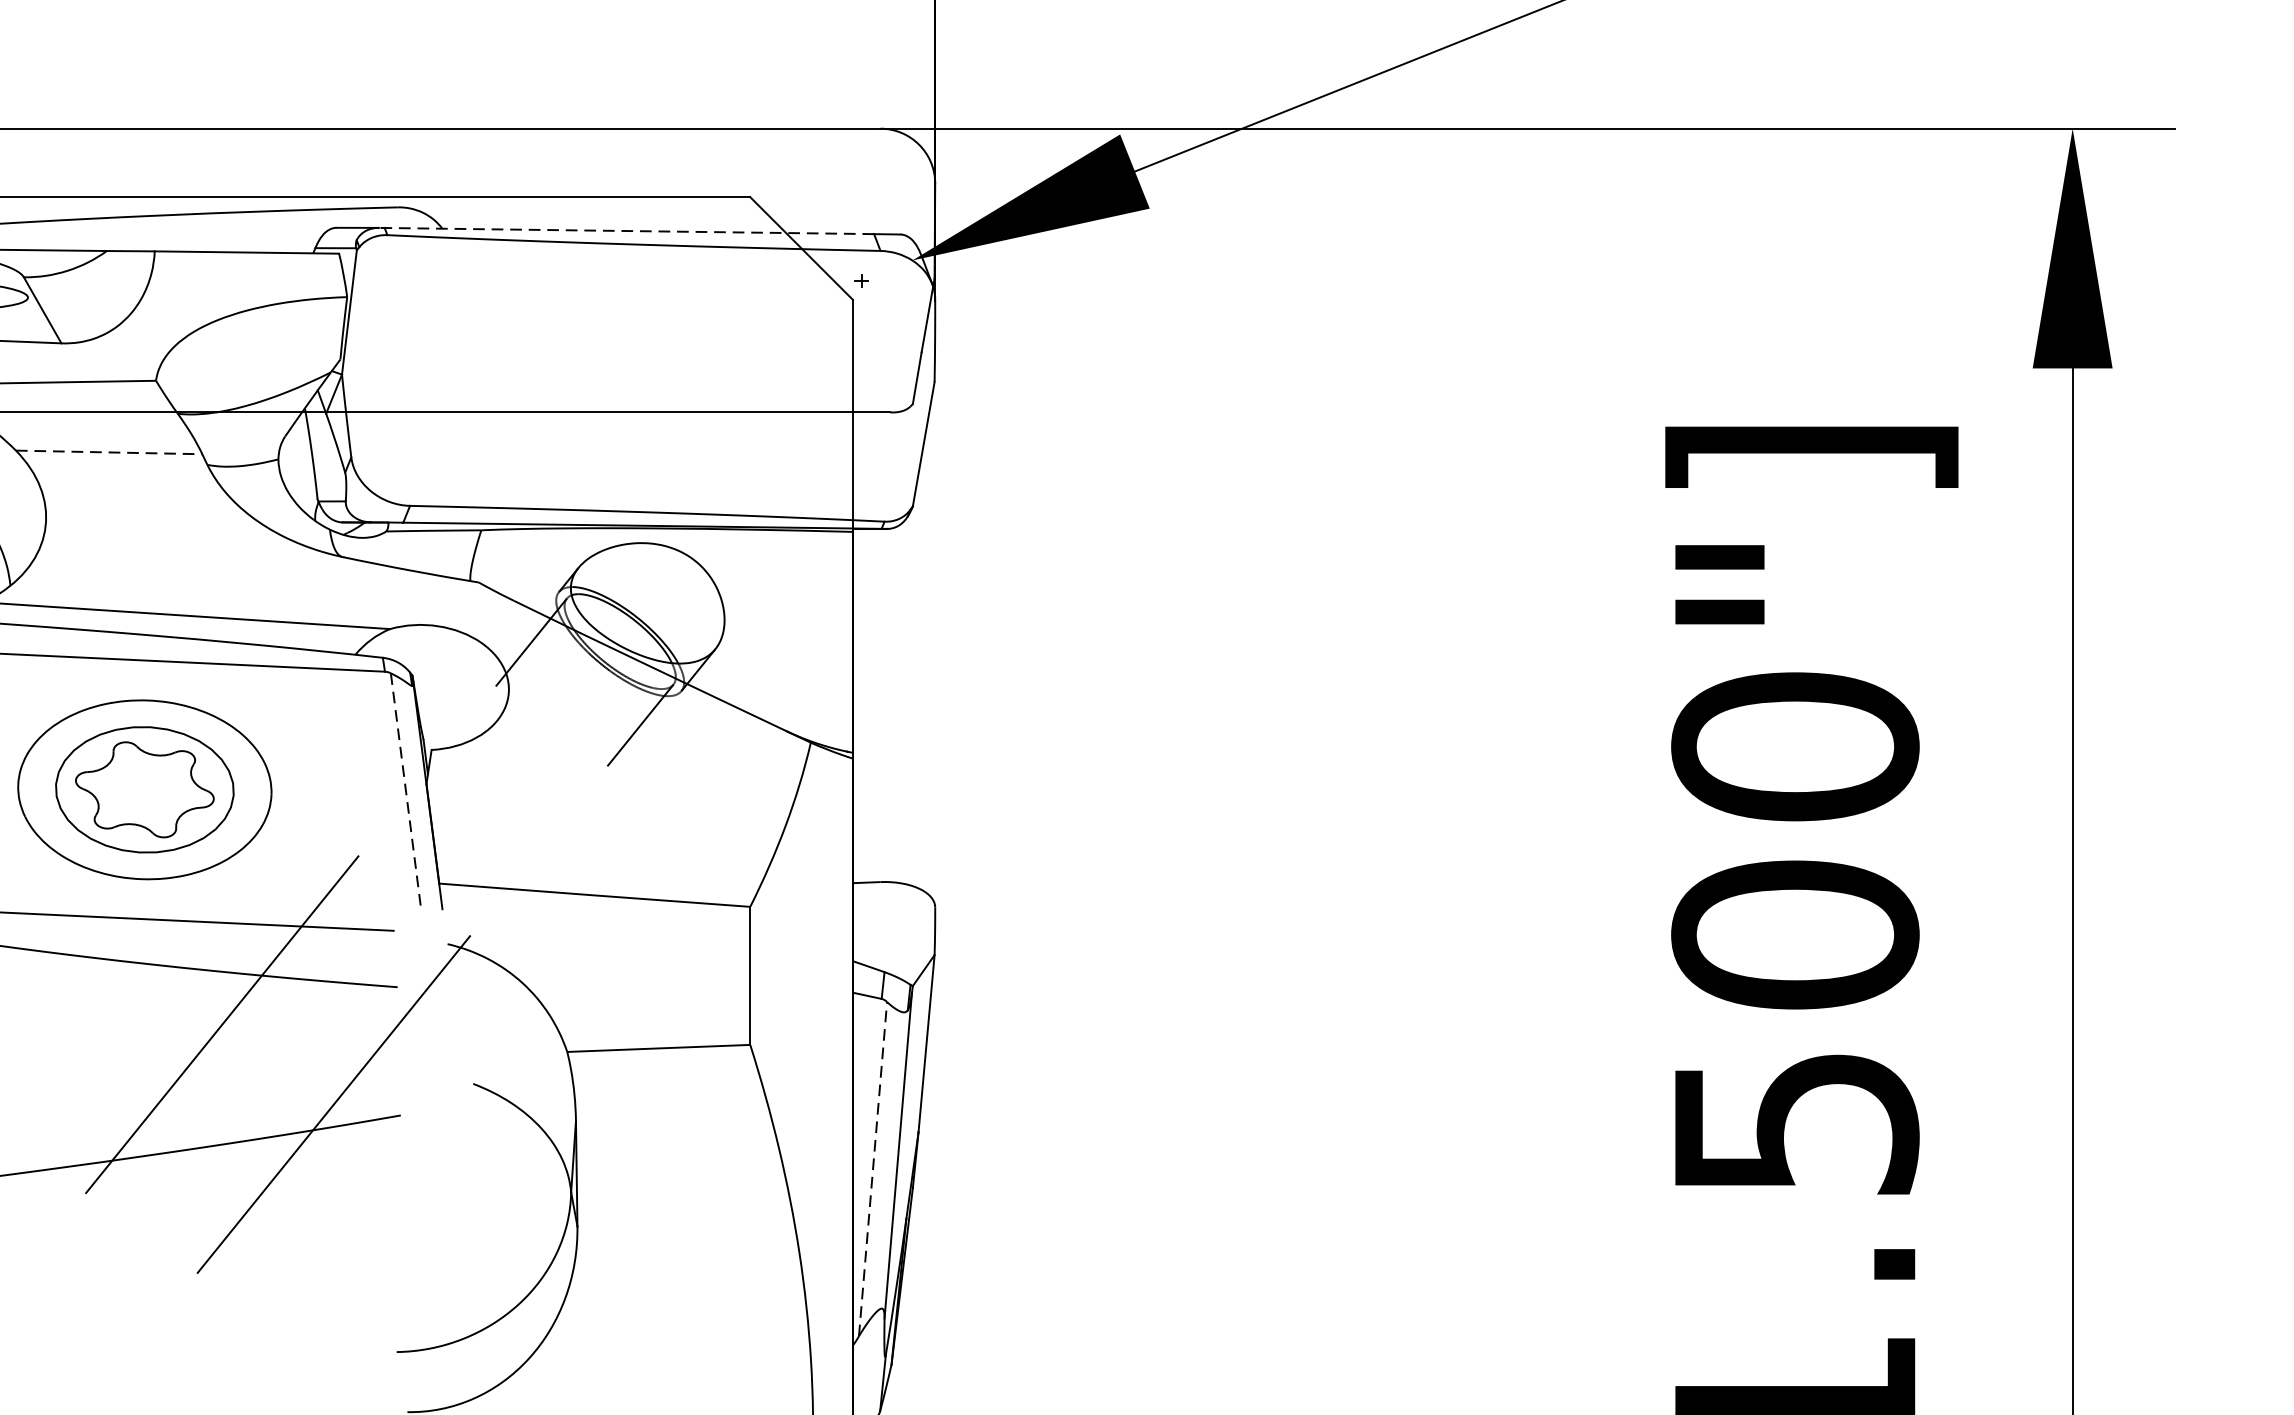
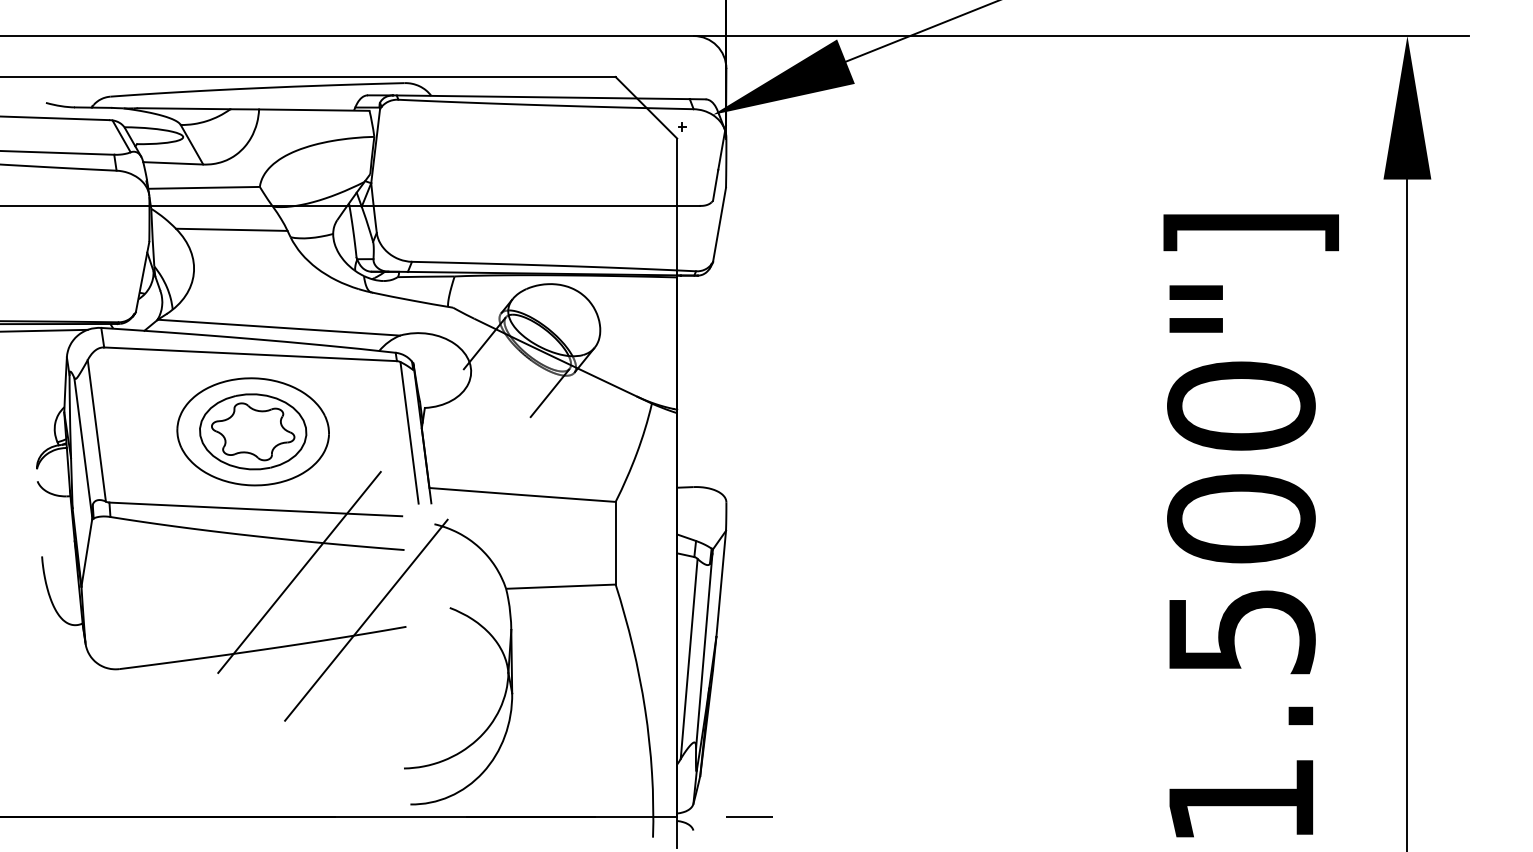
line: (626, 231) -> (541, 97), dashed -> solid
line: (108, 451) -> (231, 229), dashed -> solid
line: (405, 792) -> (409, 433), dashed -> solid
line: (873, 1168) -> (689, 658), dashed -> solid

